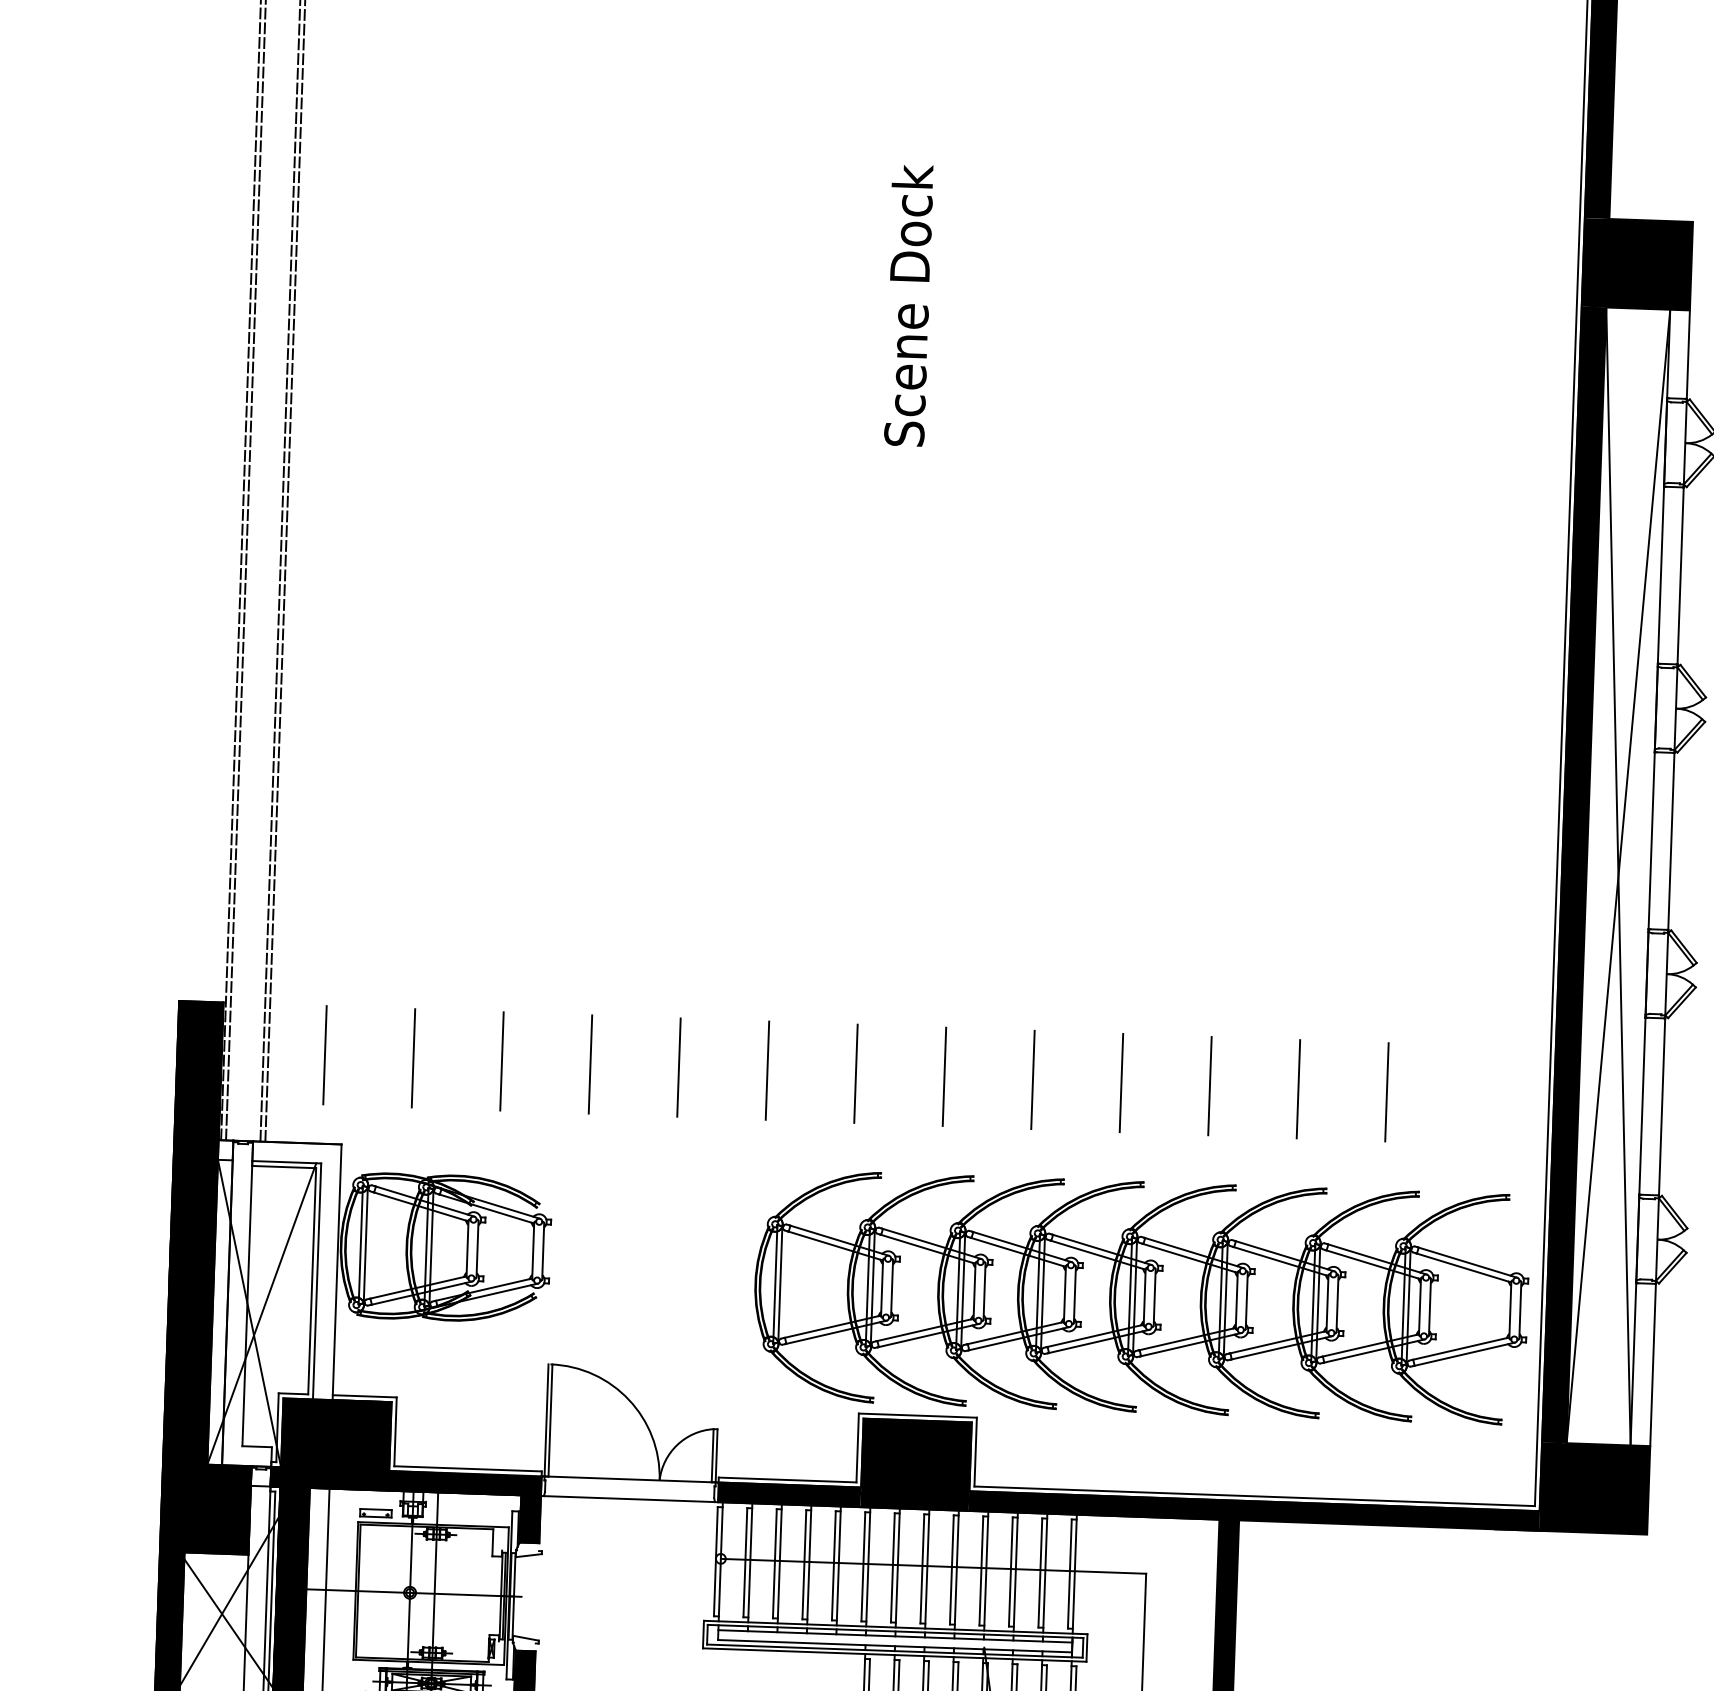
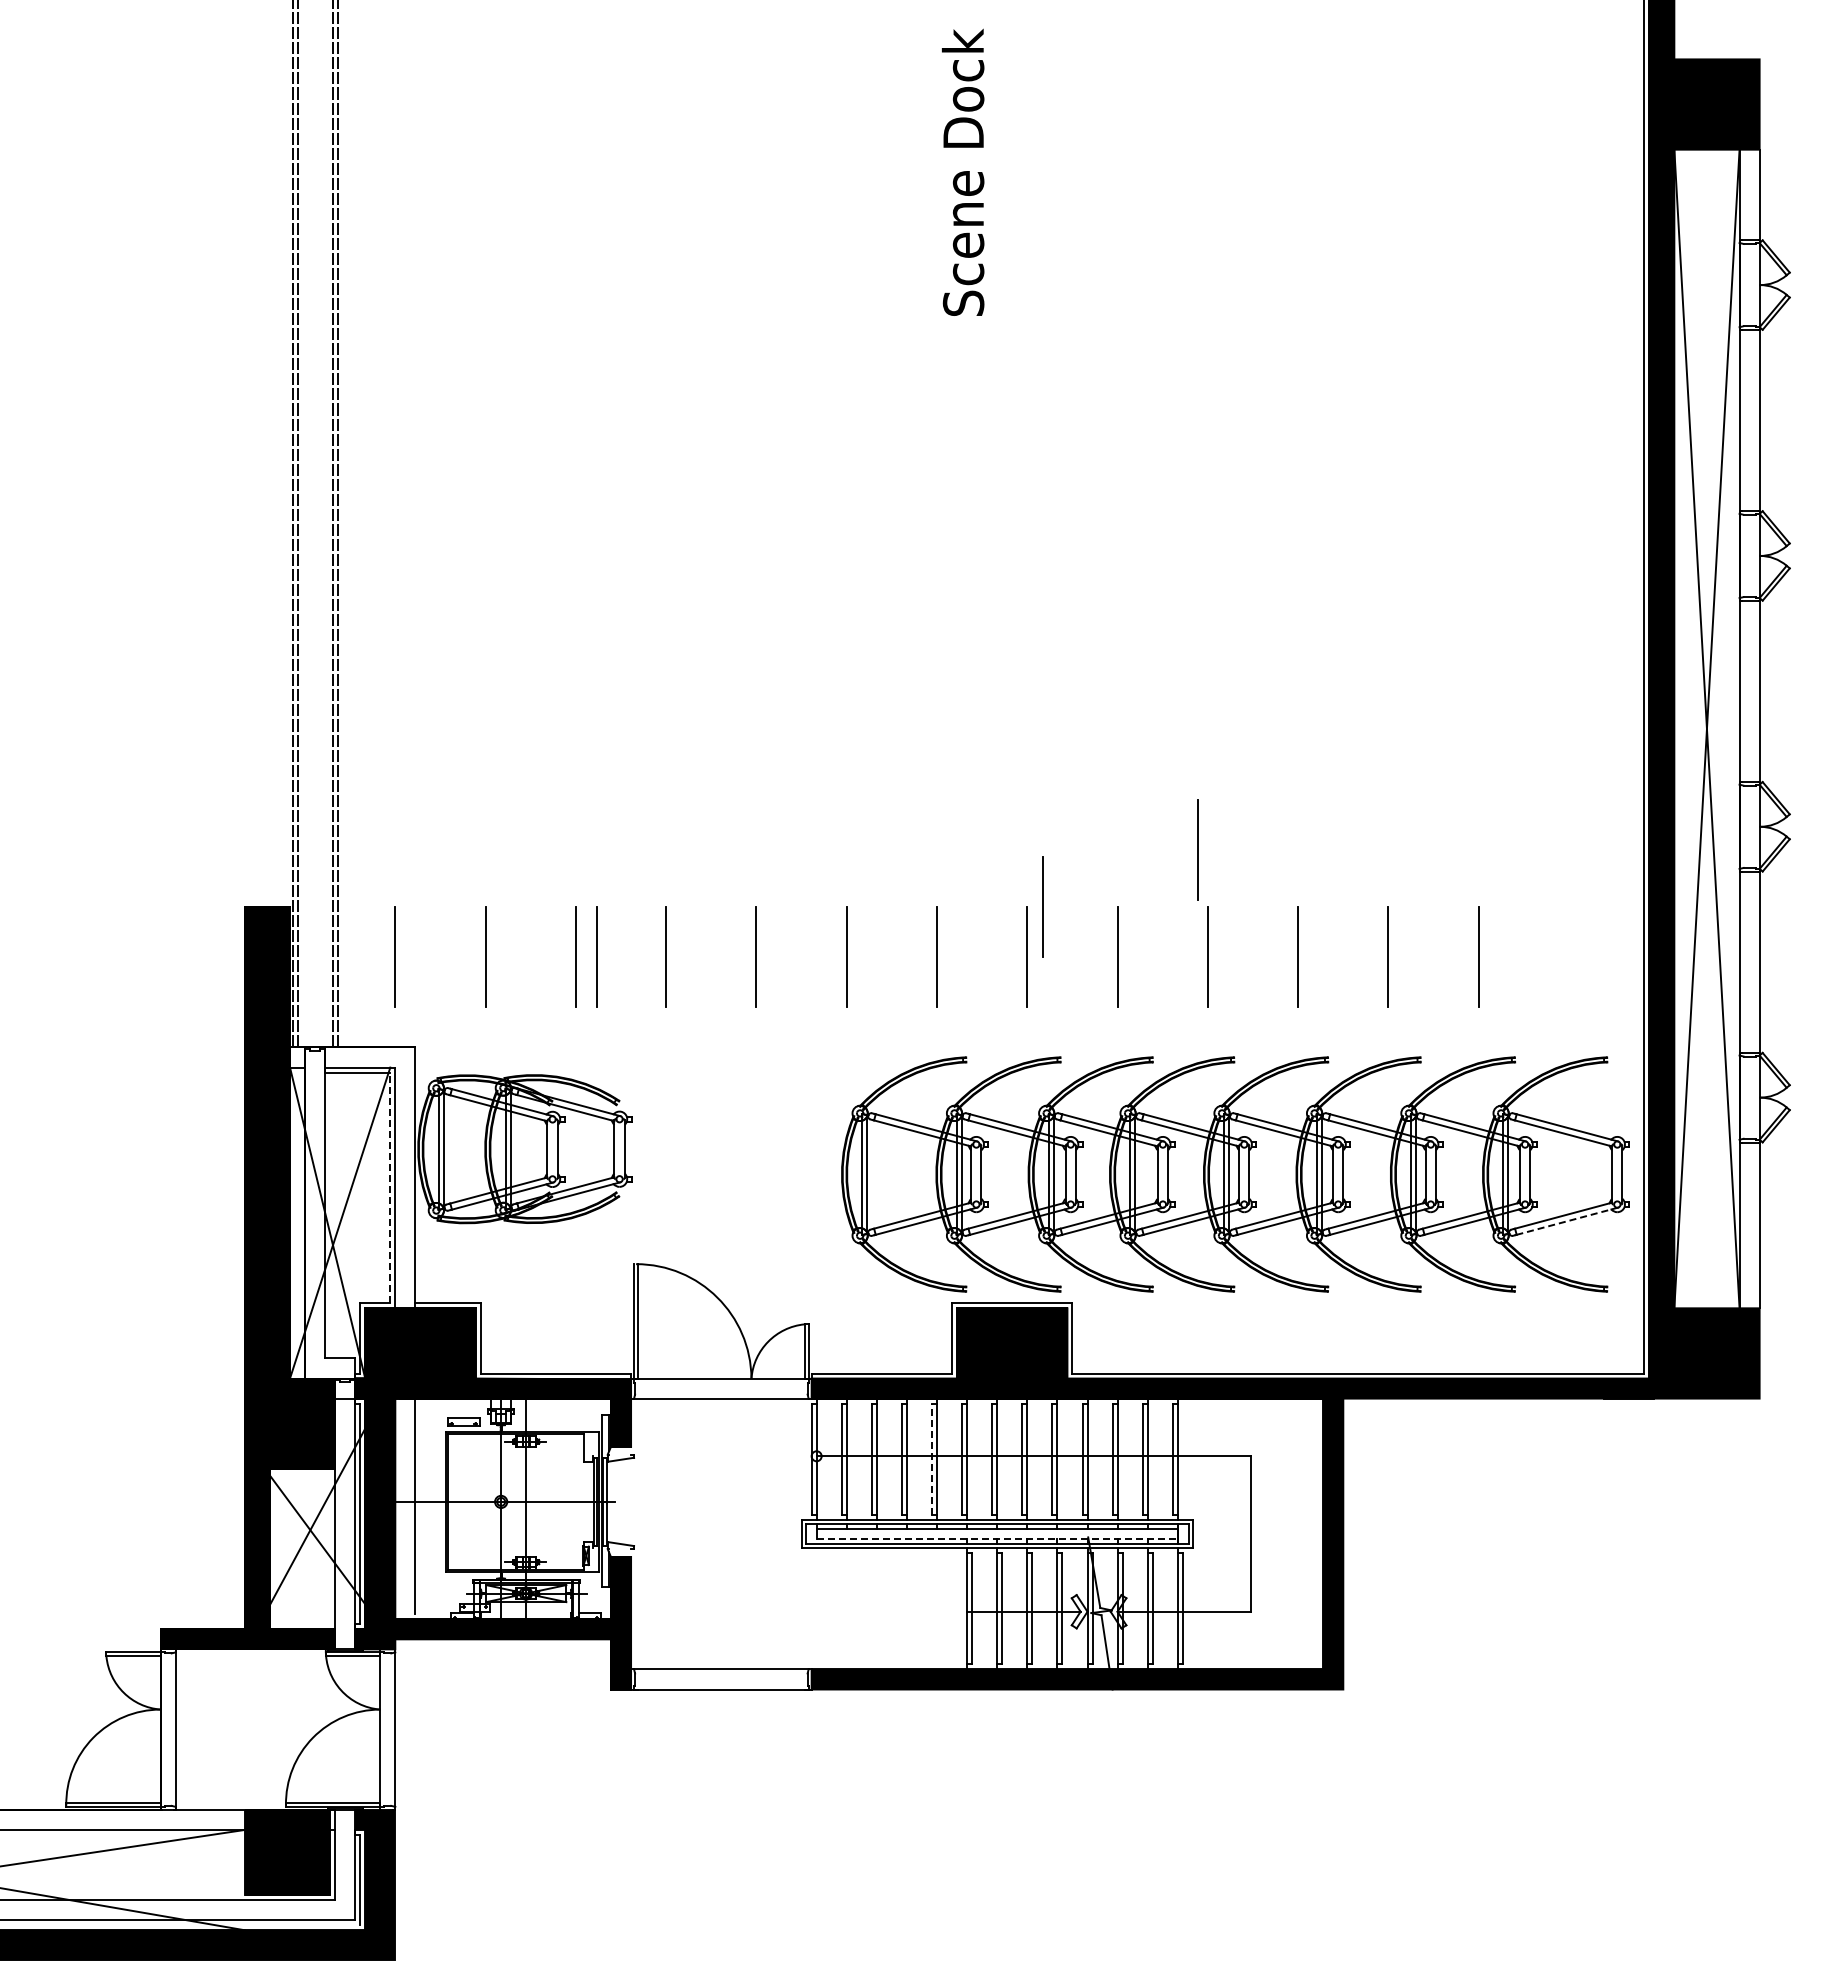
line: (1114, 977) -> (1197, 849), added
line: (961, 1027) -> (1042, 906), added
line: (522, 1061) -> (596, 956), added
line: (312, 1280) -> (390, 1187), solid -> dashed
line: (1461, 1355) -> (1564, 1222), solid -> dashed
line: (834, 1566) -> (932, 1459), solid -> dashed
line: (895, 1646) -> (997, 1539), solid -> dashed

